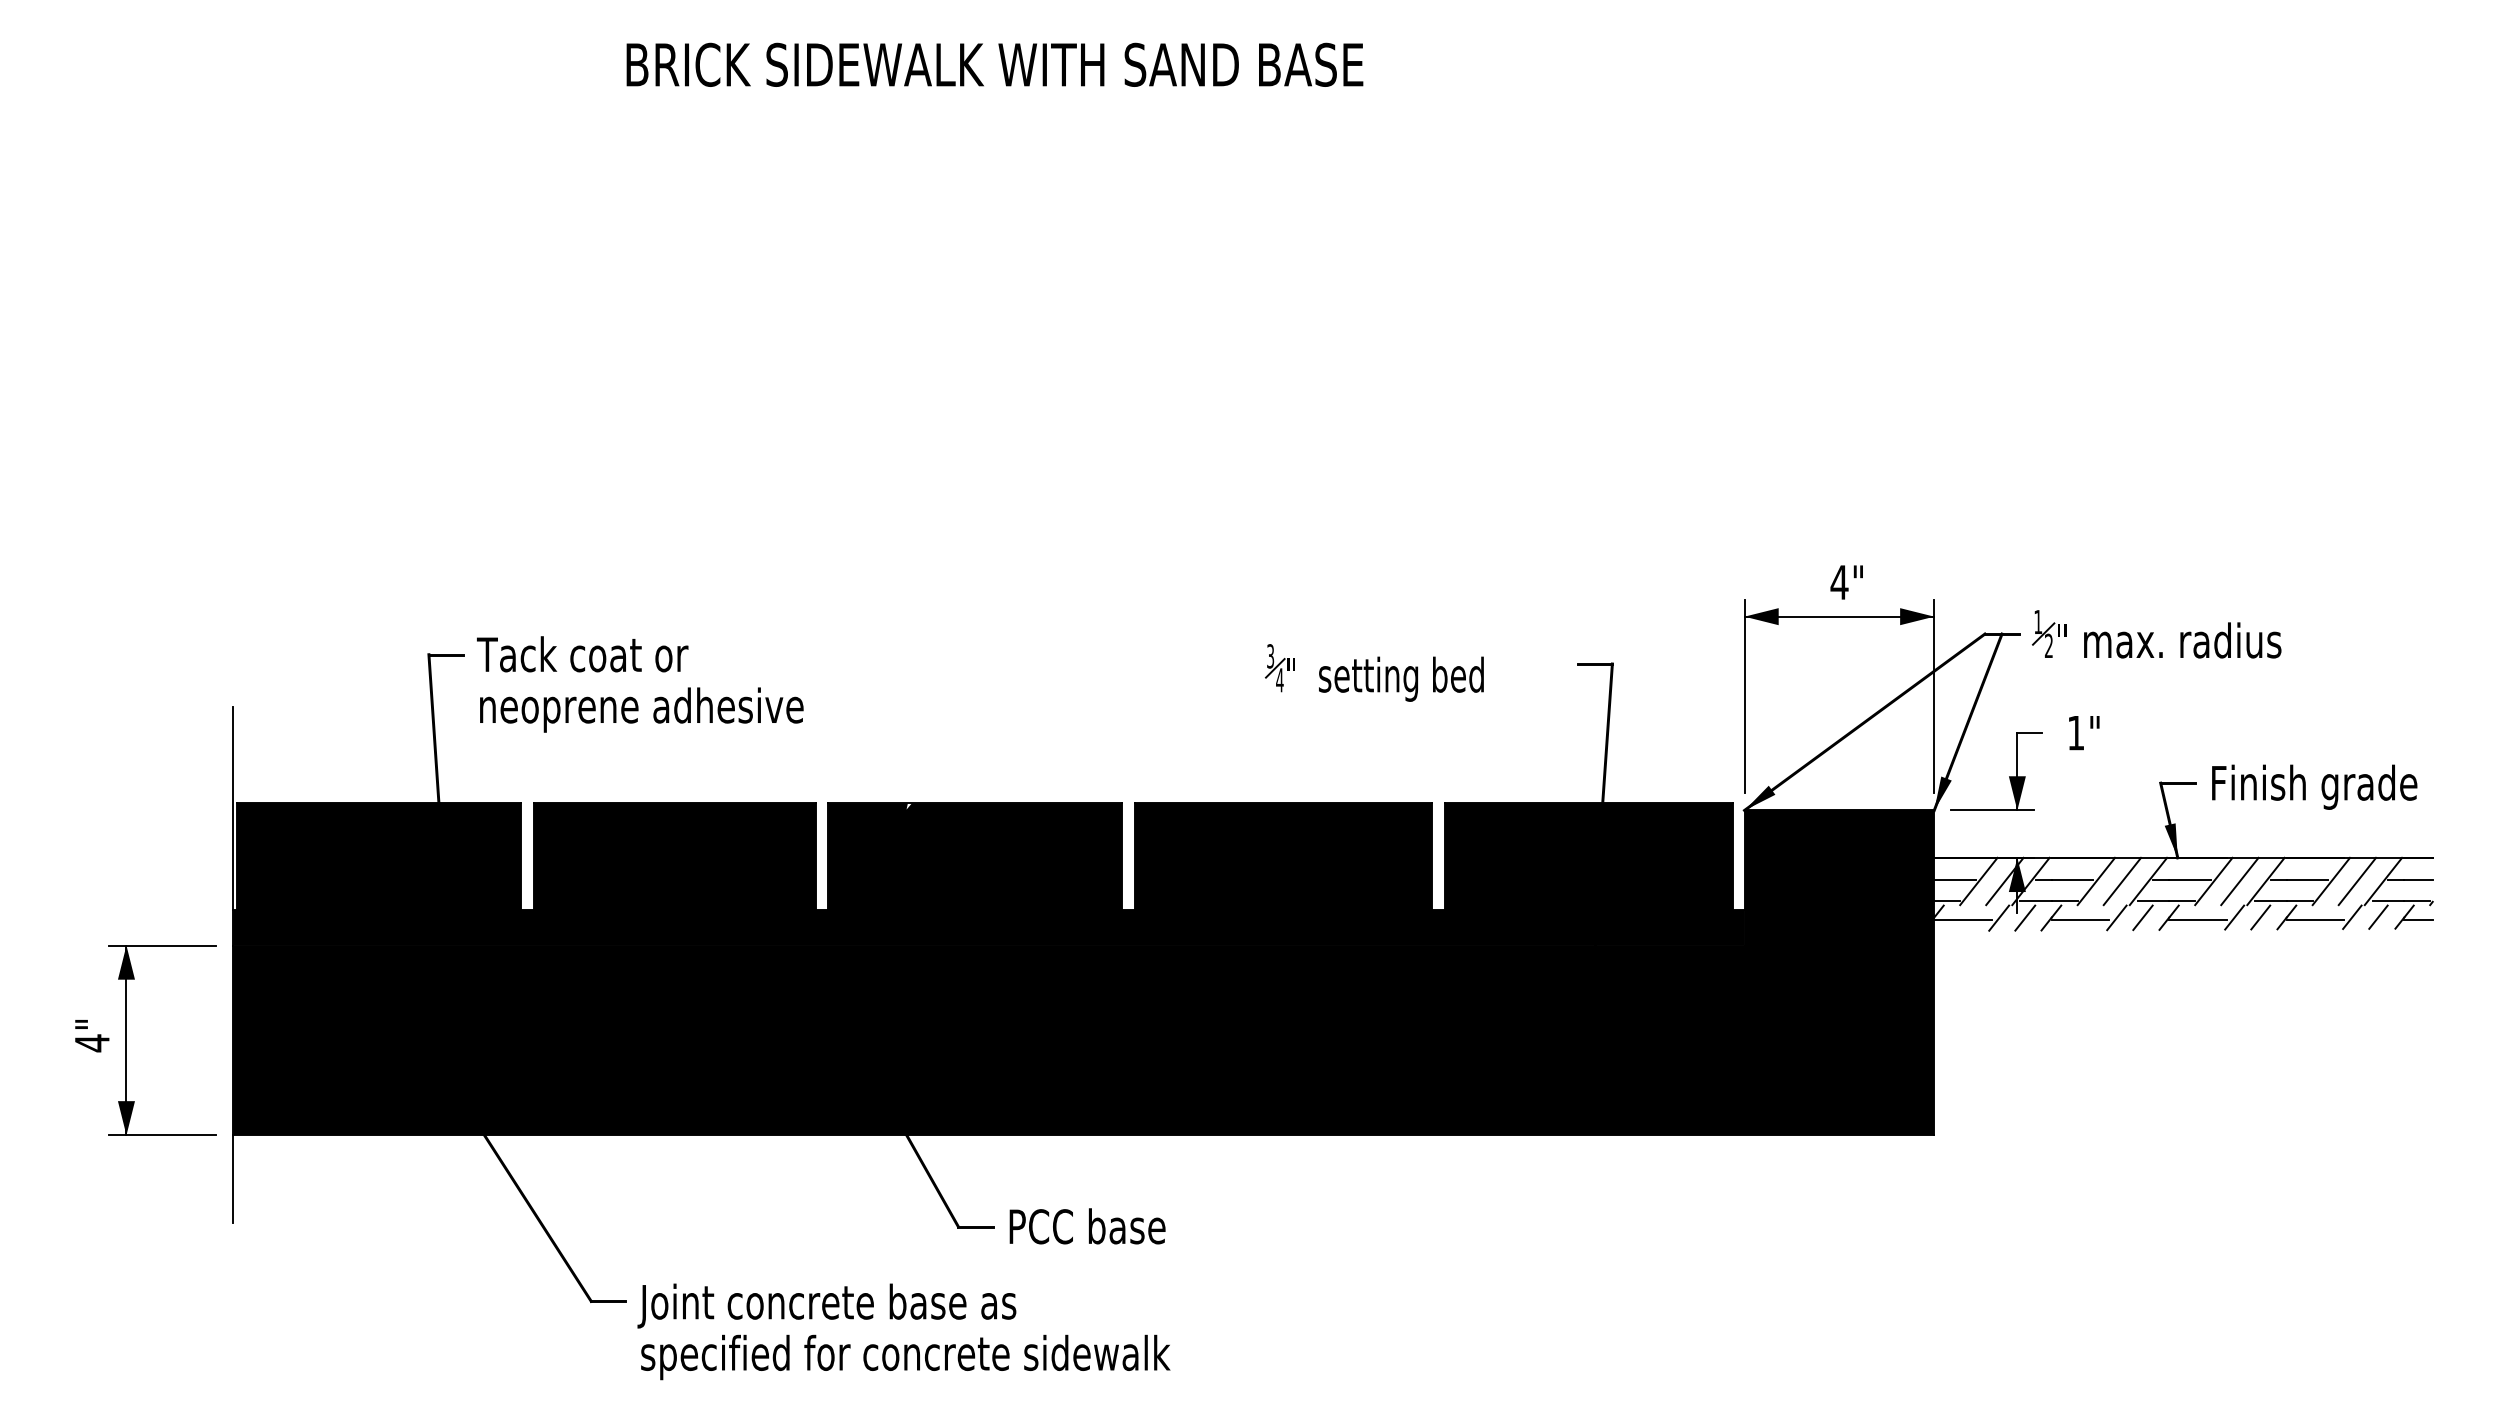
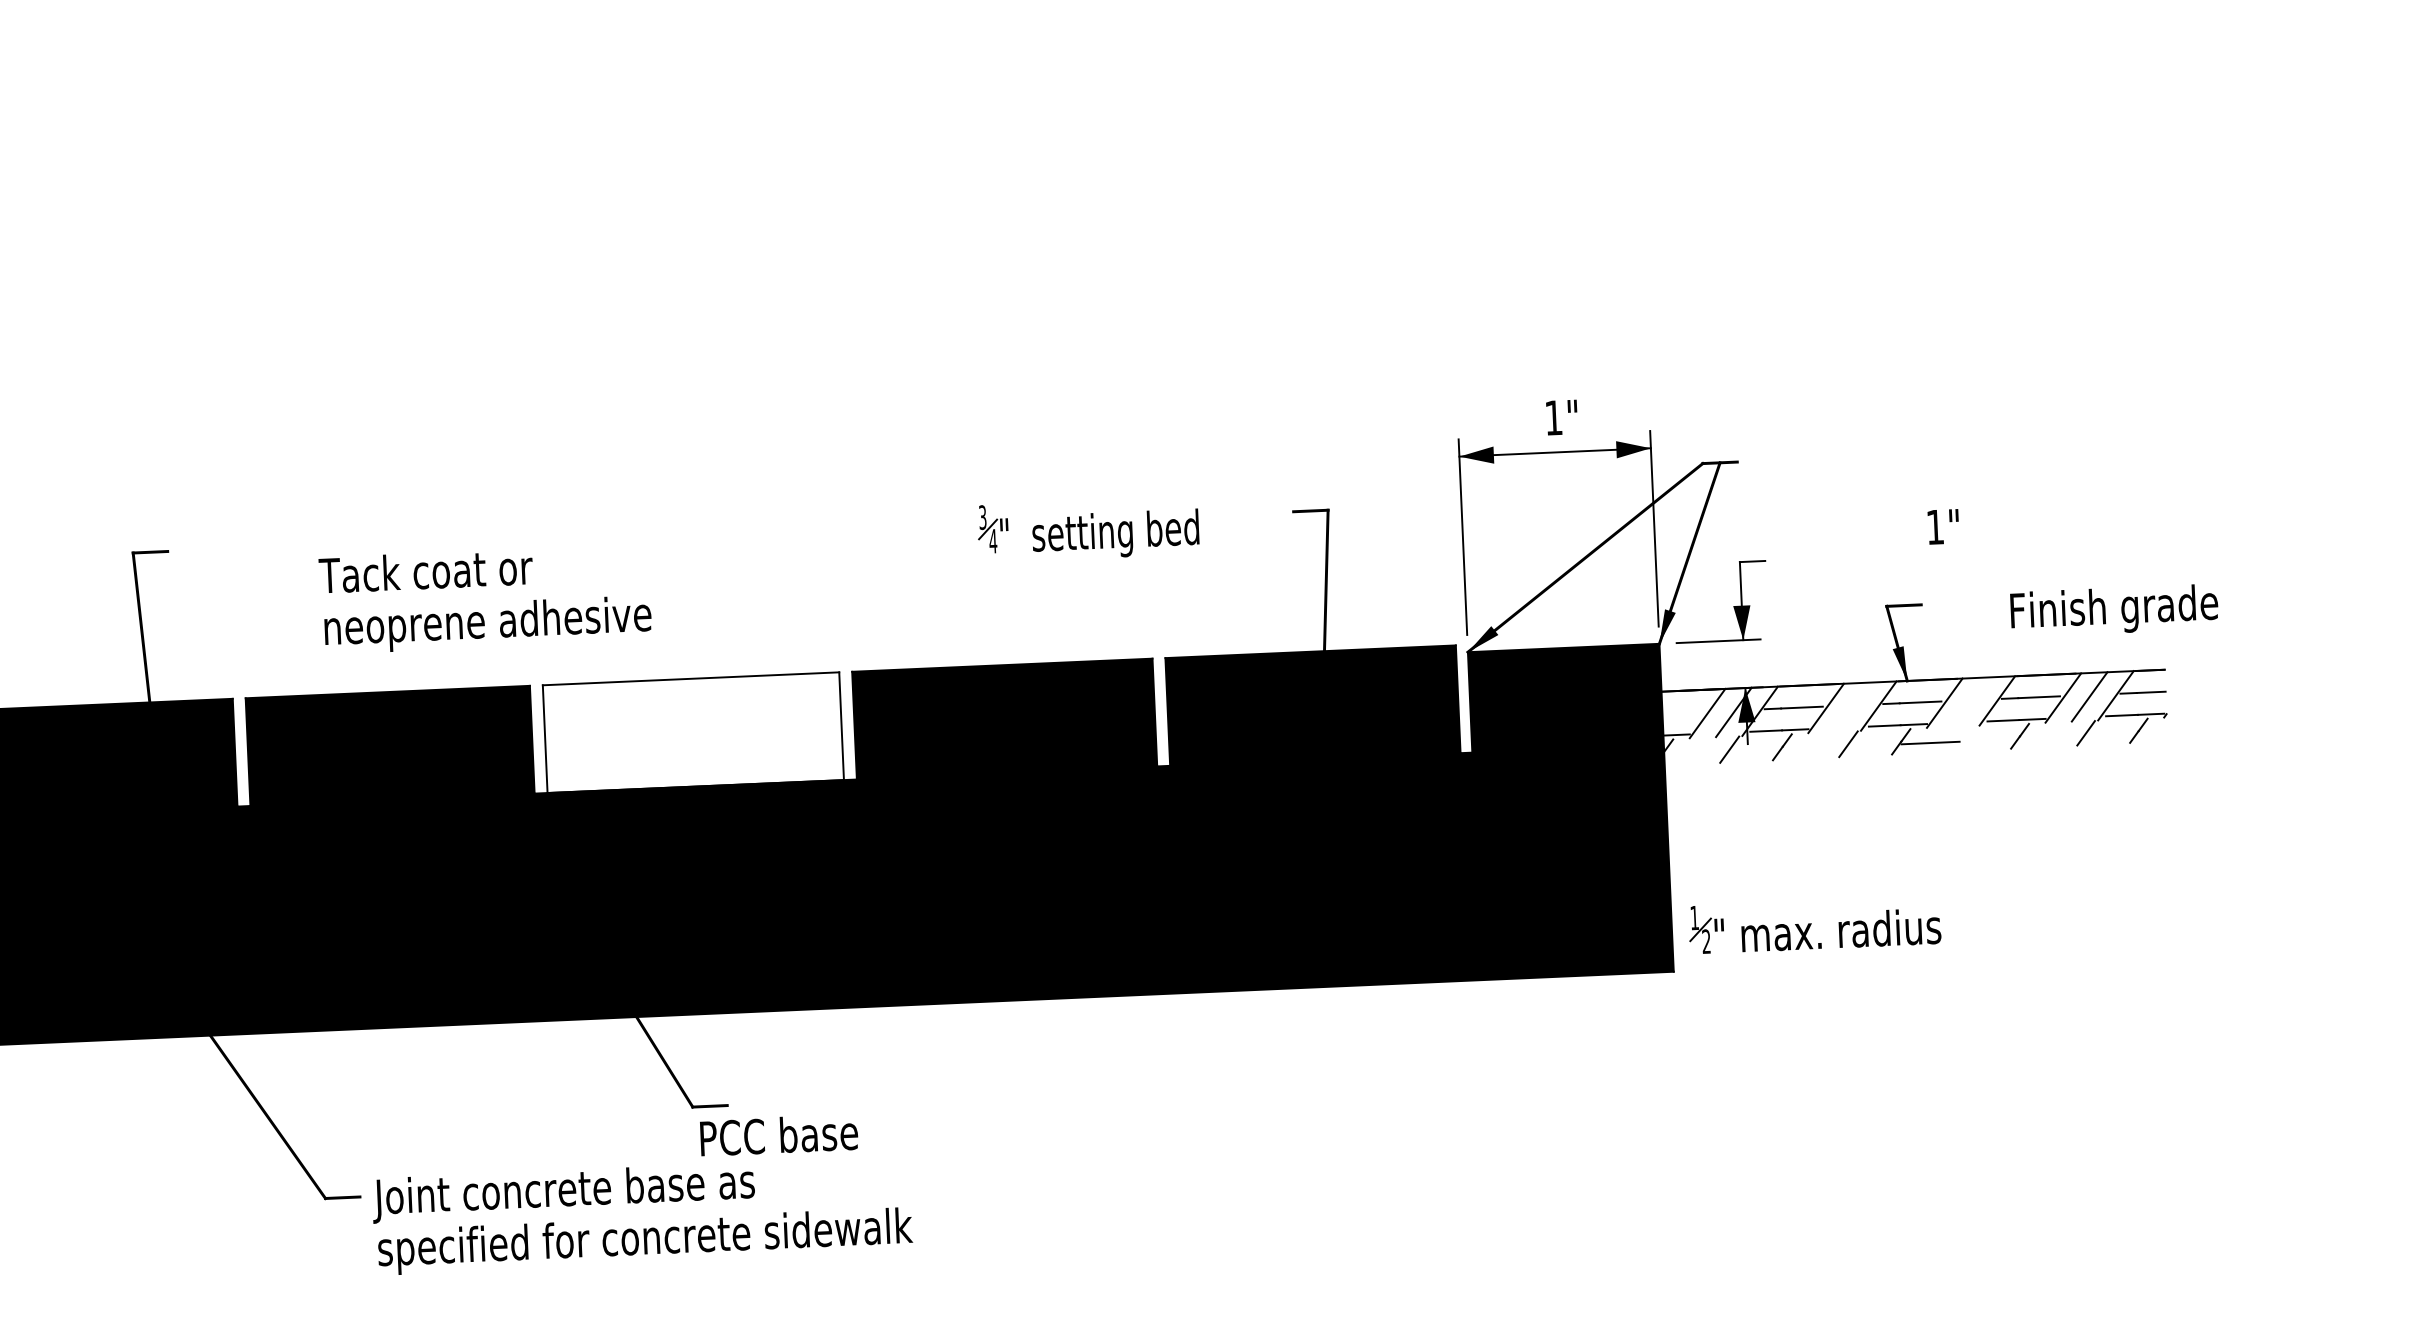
text: (1839, 582) -> (1553, 417), 4" -> 1"
part: (2156, 634) -> (1814, 925), moved
text: (640, 684) -> (485, 599), moved
text: (2084, 733) -> (1943, 527), moved
text: (2314, 786) -> (2114, 609), moved
fill: (974, 856) -> (692, 732), removed
line: (1954, 879) -> (1682, 712), removed
line: (2122, 881) -> (1852, 707), removed
line: (2239, 881) -> (1970, 702), removed
line: (2378, 916) -> (2112, 731), removed
line: (2025, 917) -> (1756, 747), removed
line: (2142, 917) -> (1874, 742), removed
line: (2234, 917) -> (1967, 738), removed
line: (2260, 917) -> (1993, 737), removed
line: (1962, 920) -> (1692, 753), removed
line: (2080, 920) -> (1811, 748), removed
line: (2315, 920) -> (2049, 738), removed
line: (2418, 920) -> (2153, 733), removed
text: (1087, 1226) -> (779, 1135), moved

